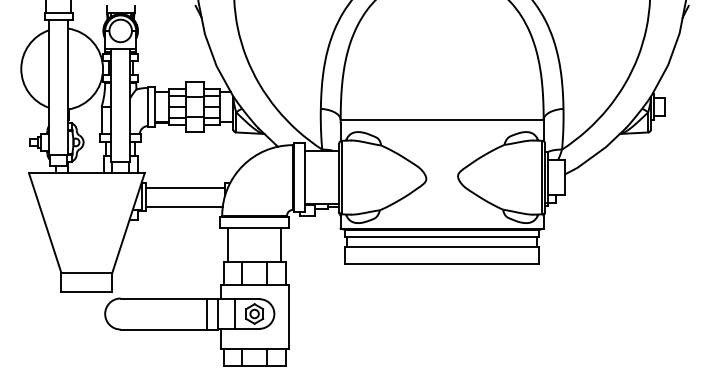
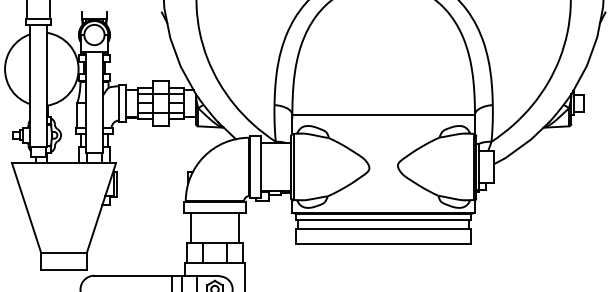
line: (185, 187) -> (152, 175), removed
line: (184, 206) -> (151, 192), removed

